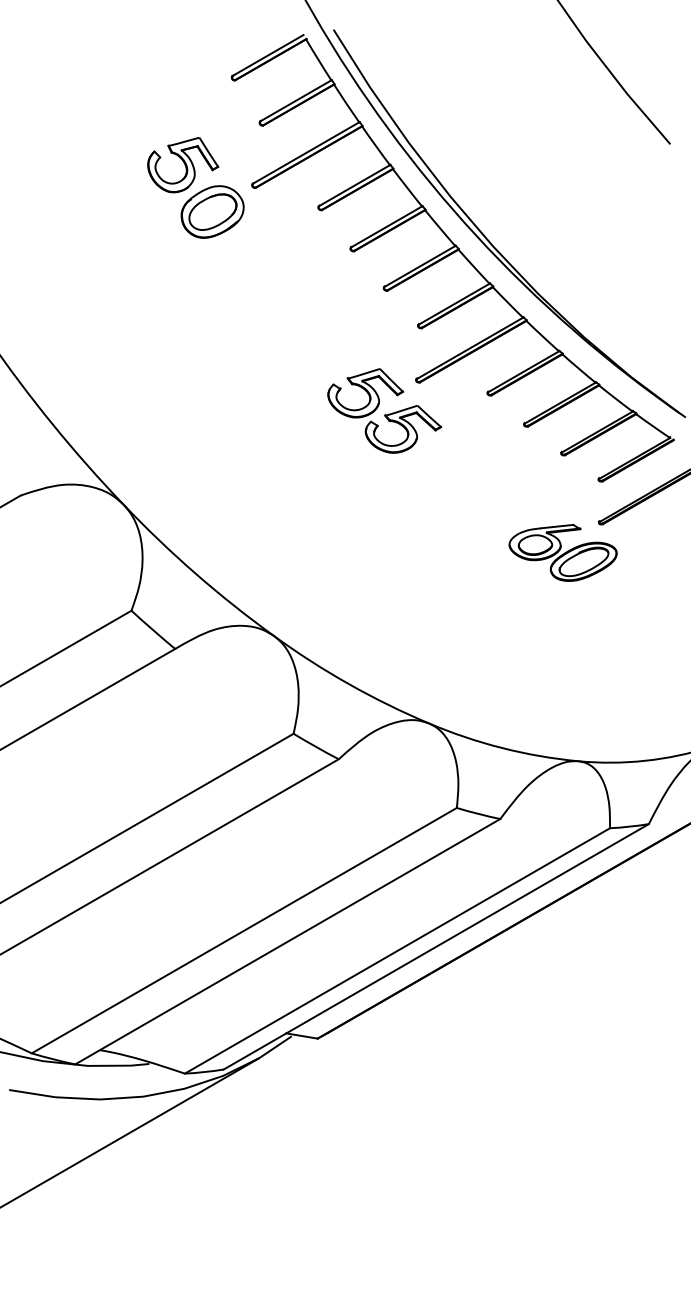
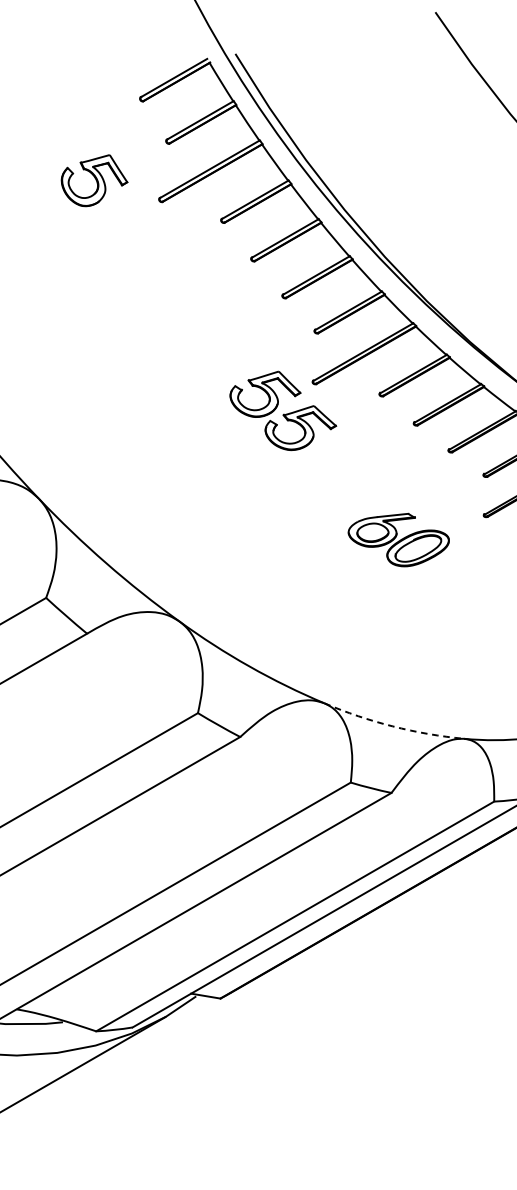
part: (212, 211) -> (122, 224), removed
part: (562, 552) -> (398, 539), moved
arc: (501, 747) -> (392, 725), solid -> dashed

